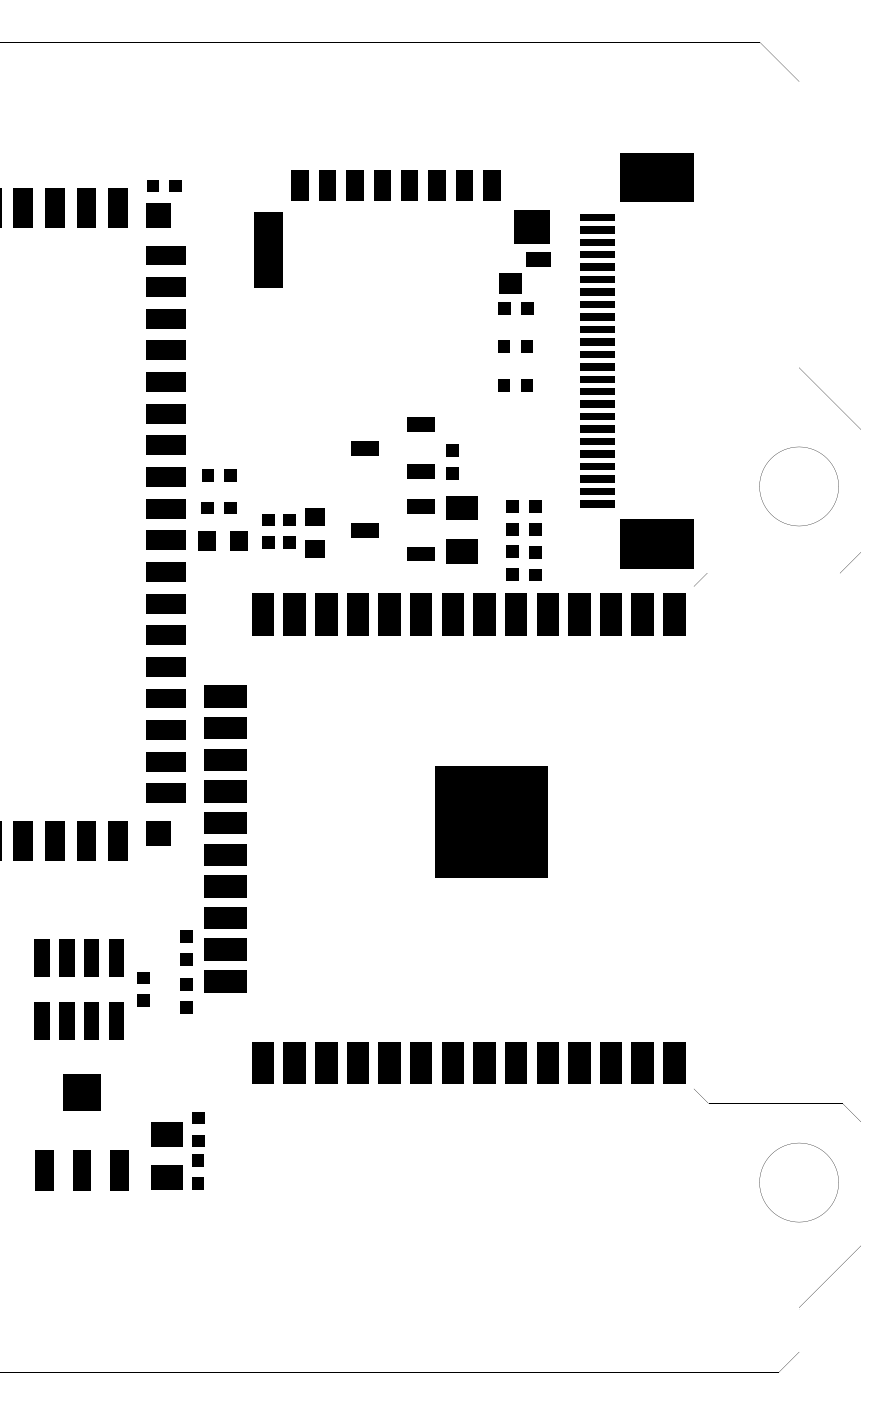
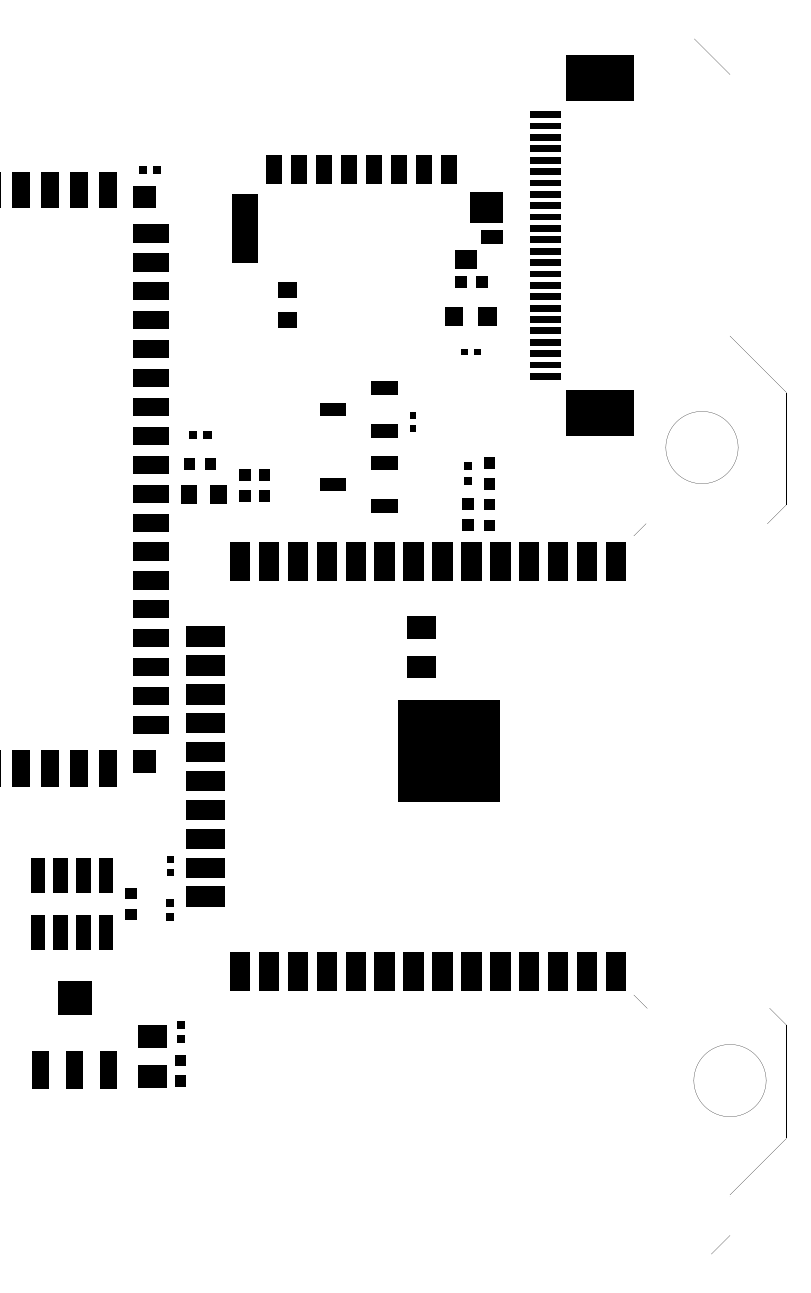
part: (163, 185) -> (149, 169), size x0.7
part: (515, 346) -> (470, 316), size x1.6
part: (613, 357) -> (560, 242), moved
part: (515, 384) -> (470, 351), size x0.6
part: (451, 461) -> (412, 421), size x0.6
part: (218, 475) -> (199, 434), size x0.7
part: (798, 486) -> (701, 447), moved
part: (511, 518) -> (467, 473), size x0.7
part: (461, 520) -> (421, 638), moved
part: (314, 524) -> (287, 297), moved
part: (185, 947) -> (169, 865), size x0.6
part: (185, 995) -> (169, 909), size x0.7
part: (197, 1128) -> (180, 1031), size x0.7

